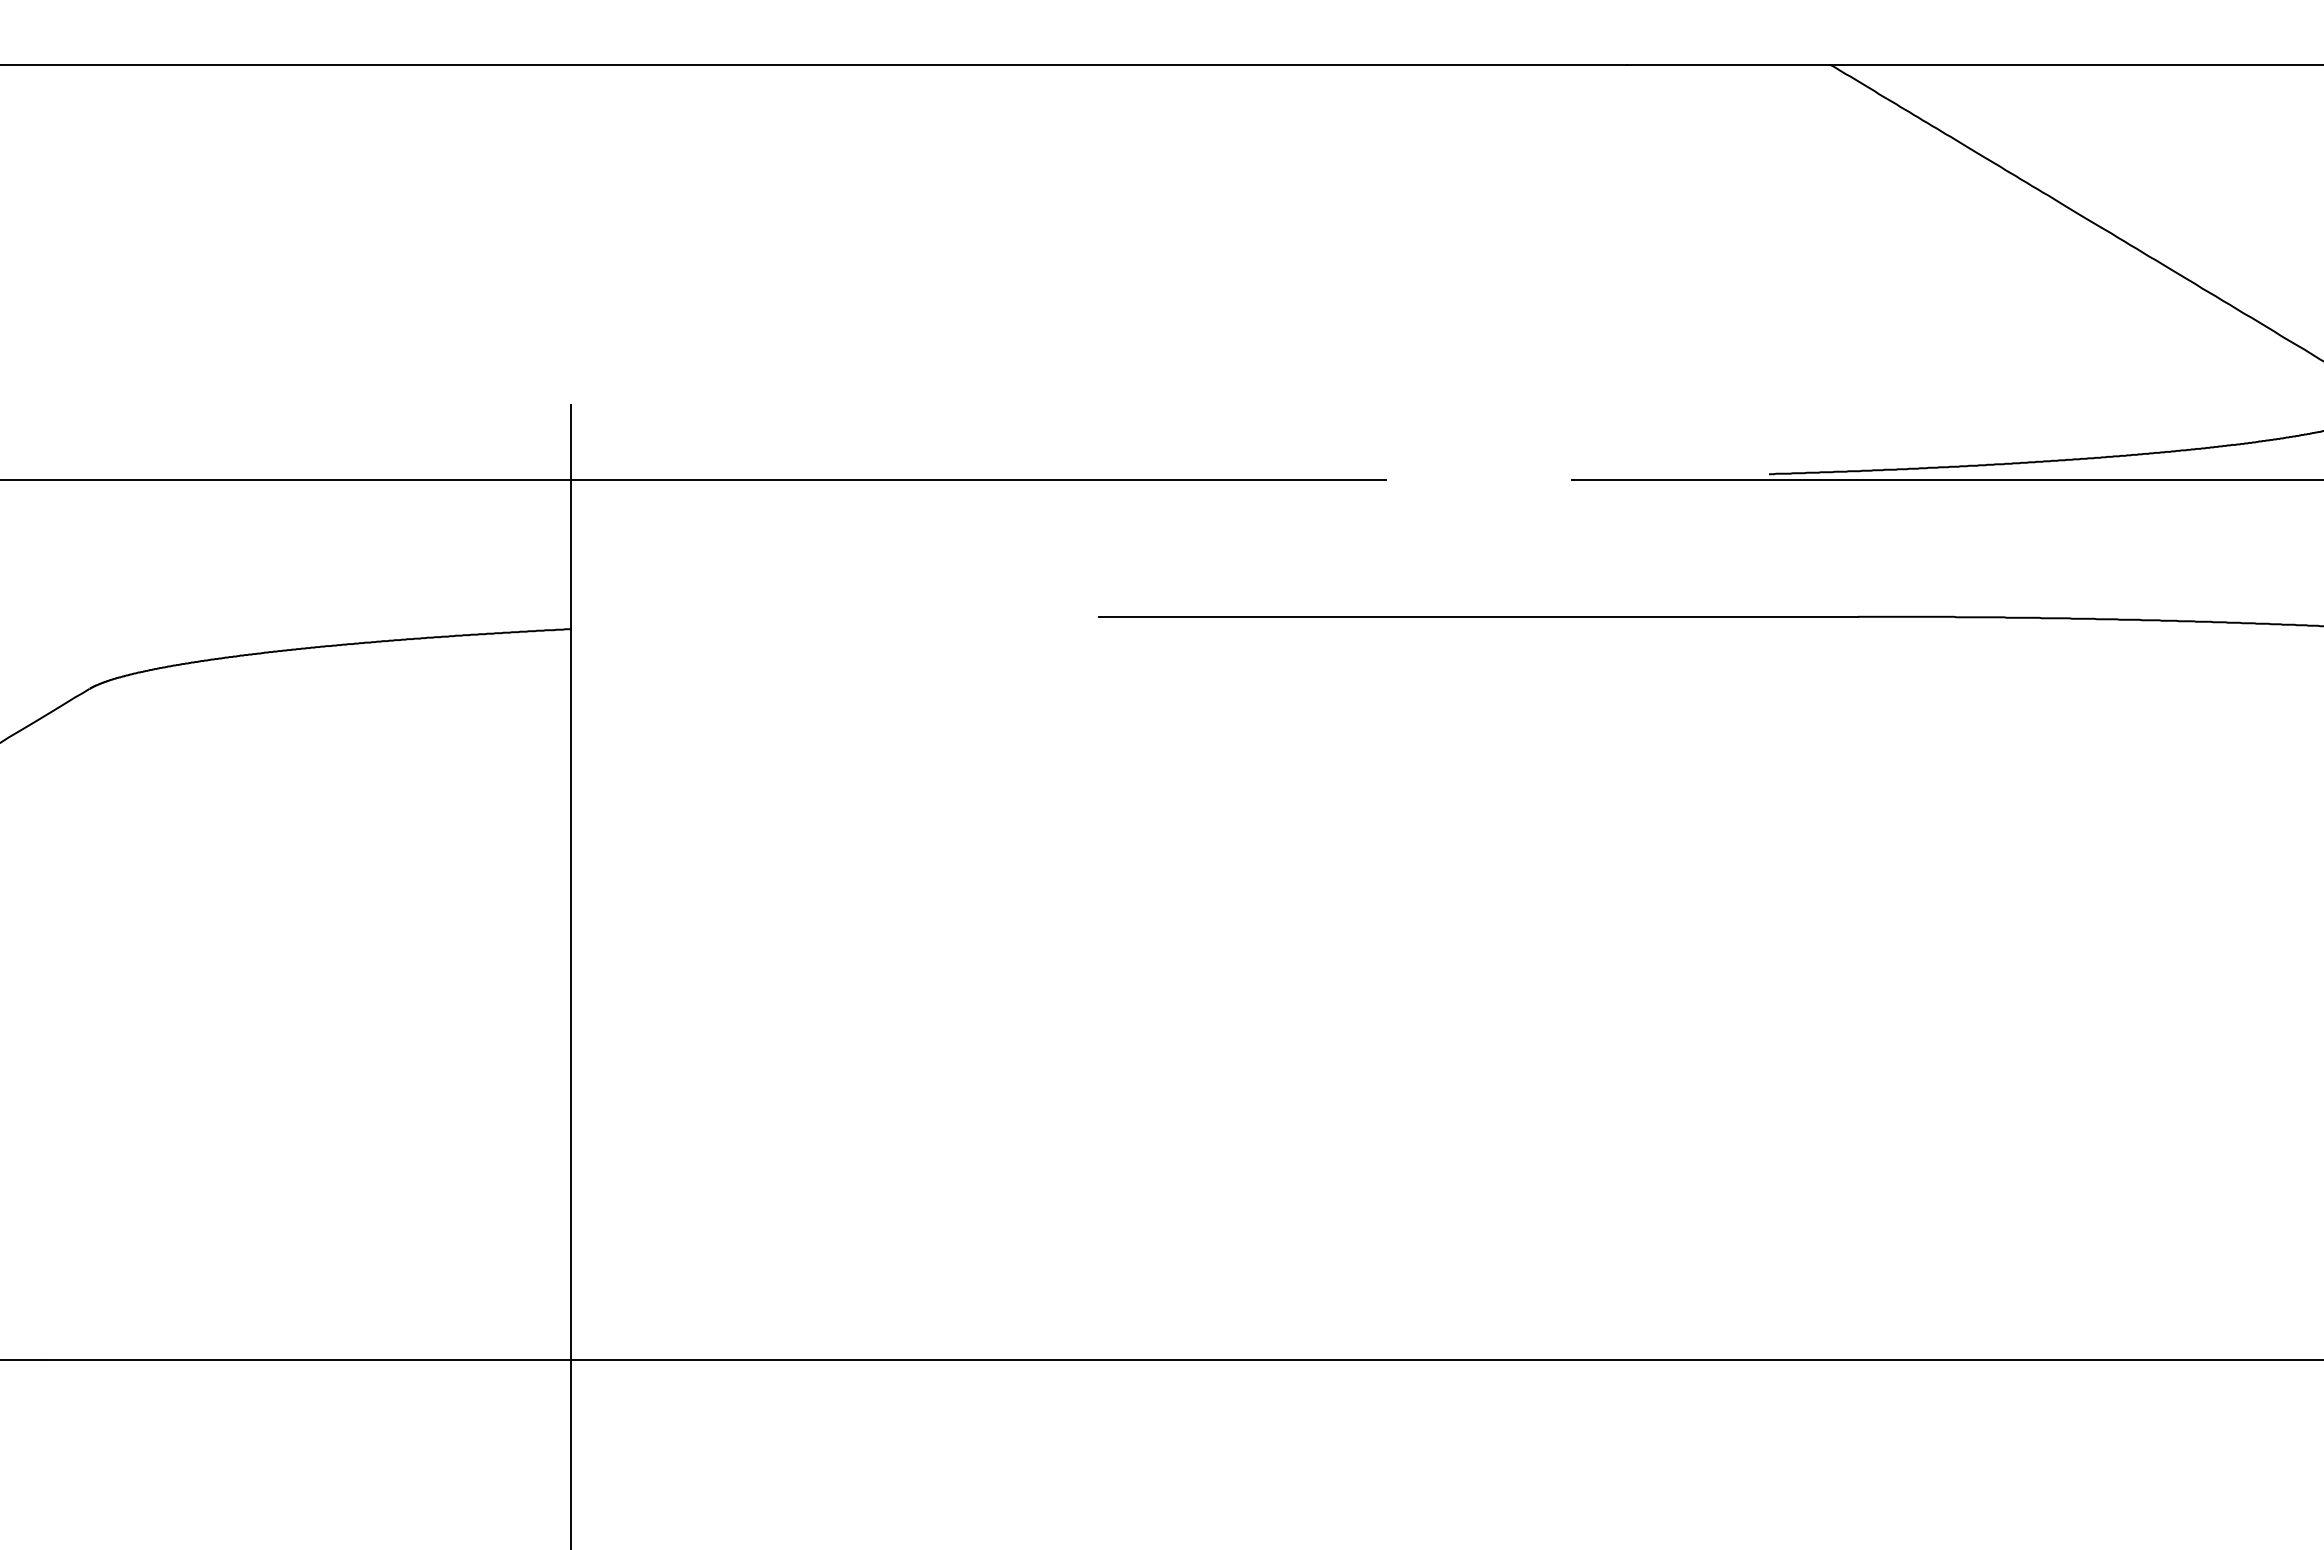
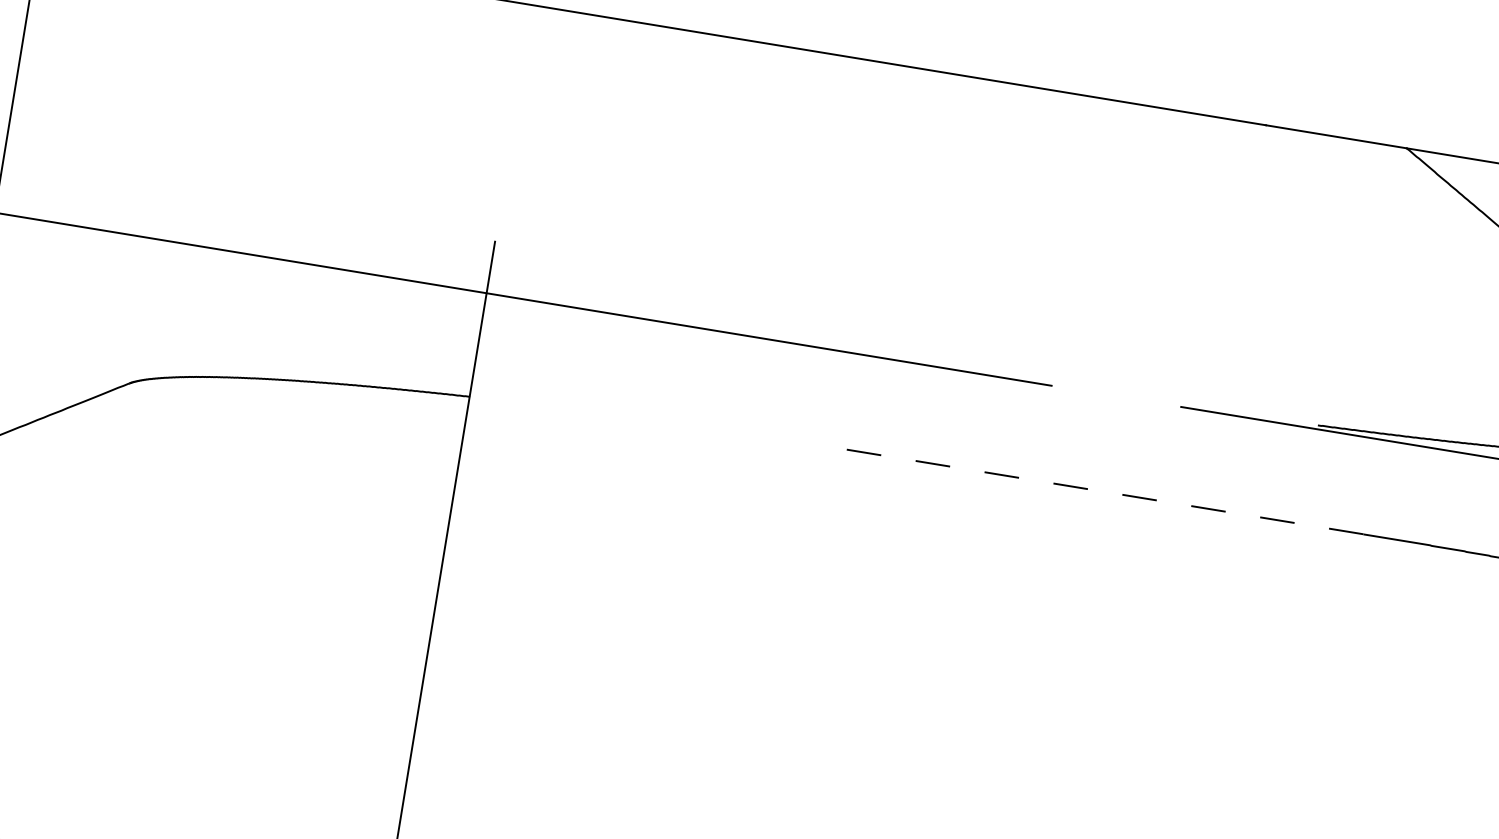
line: (1478, 616) -> (1100, 491), solid -> dashed

